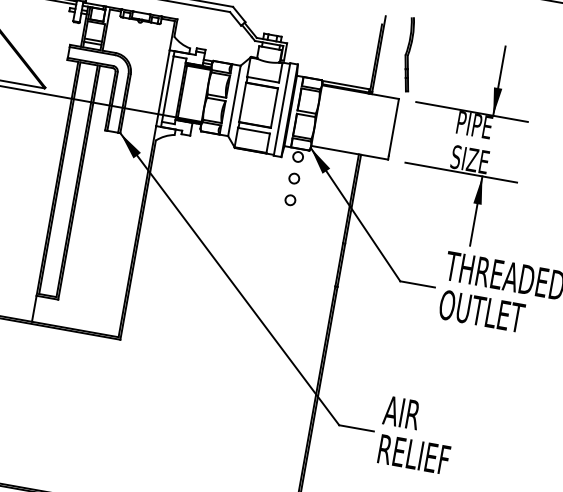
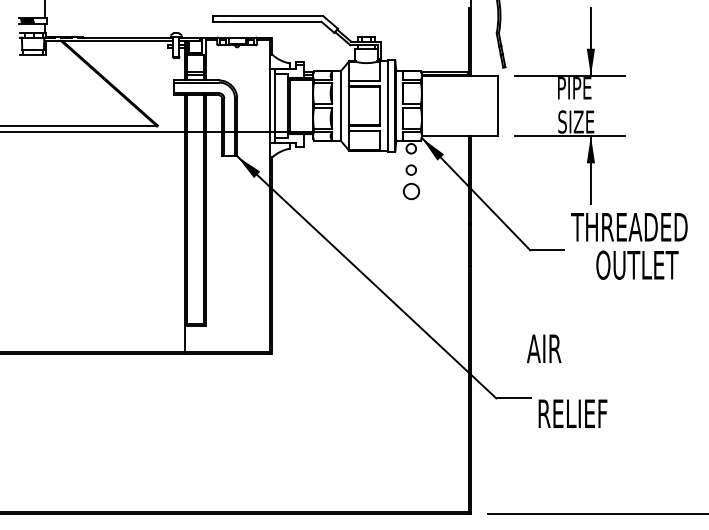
circle: (289, 200) -> (410, 191), size x1.6
text: (482, 310) -> (637, 264), moved
text: (402, 412) -> (544, 348), moved

